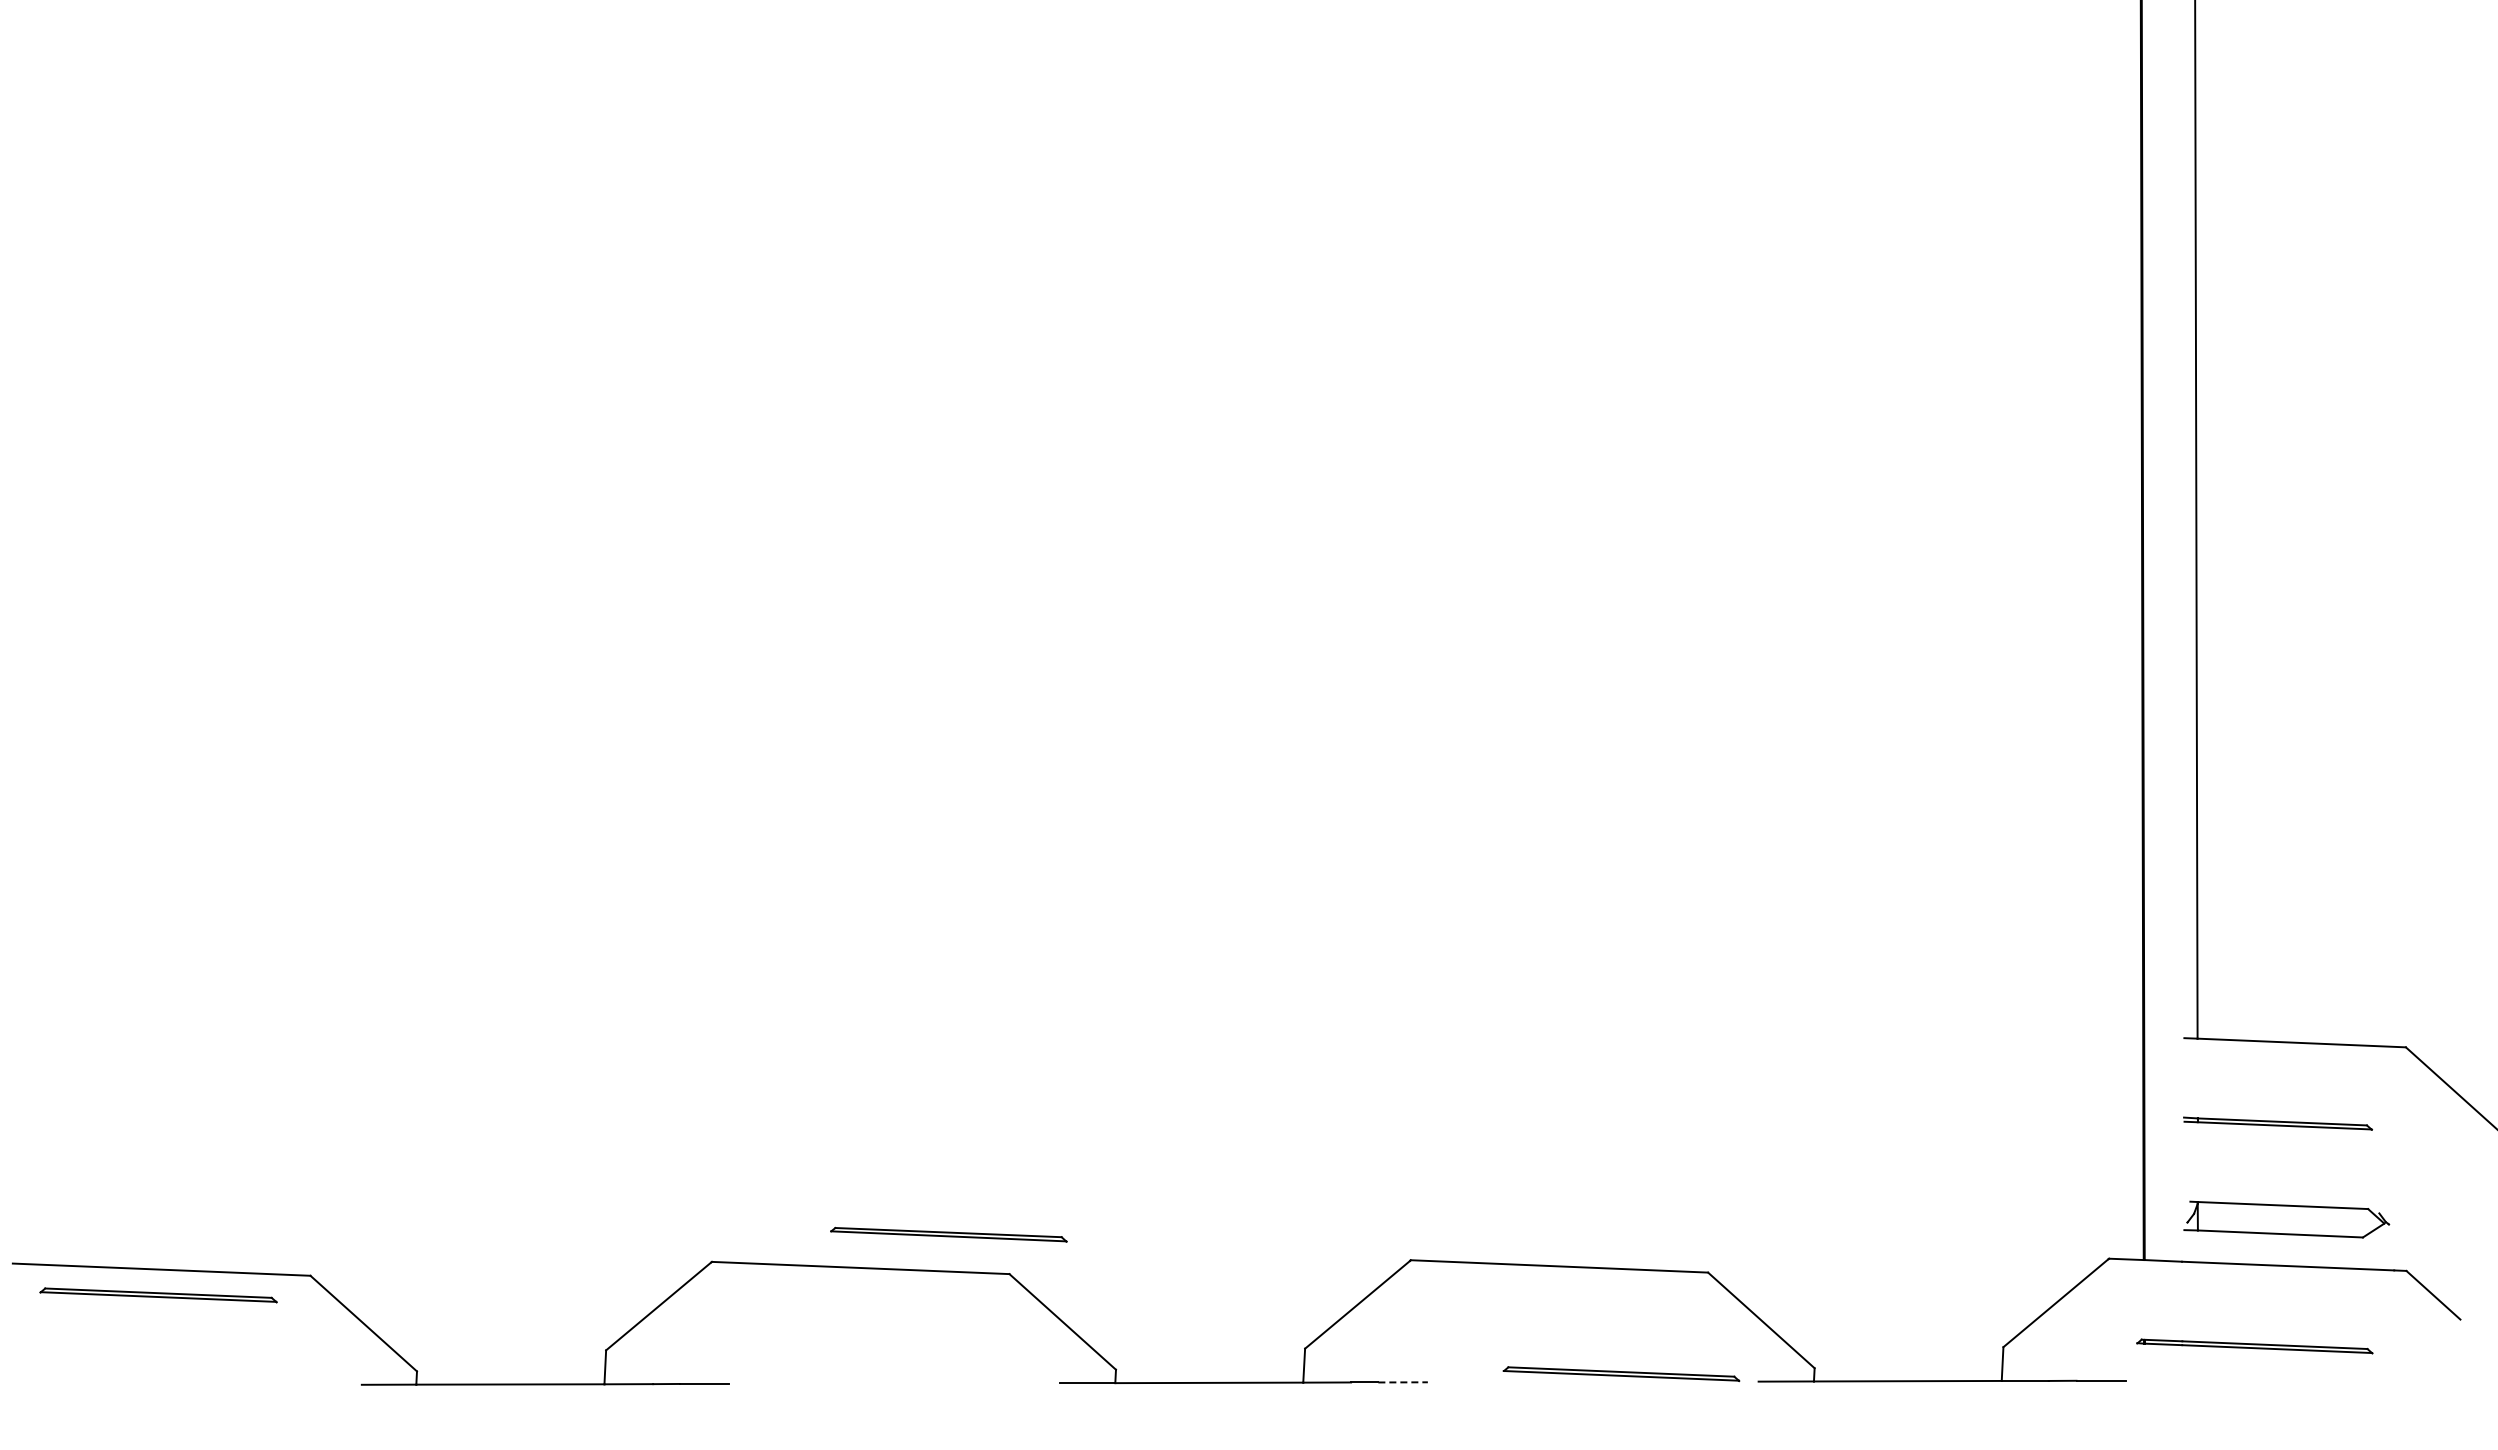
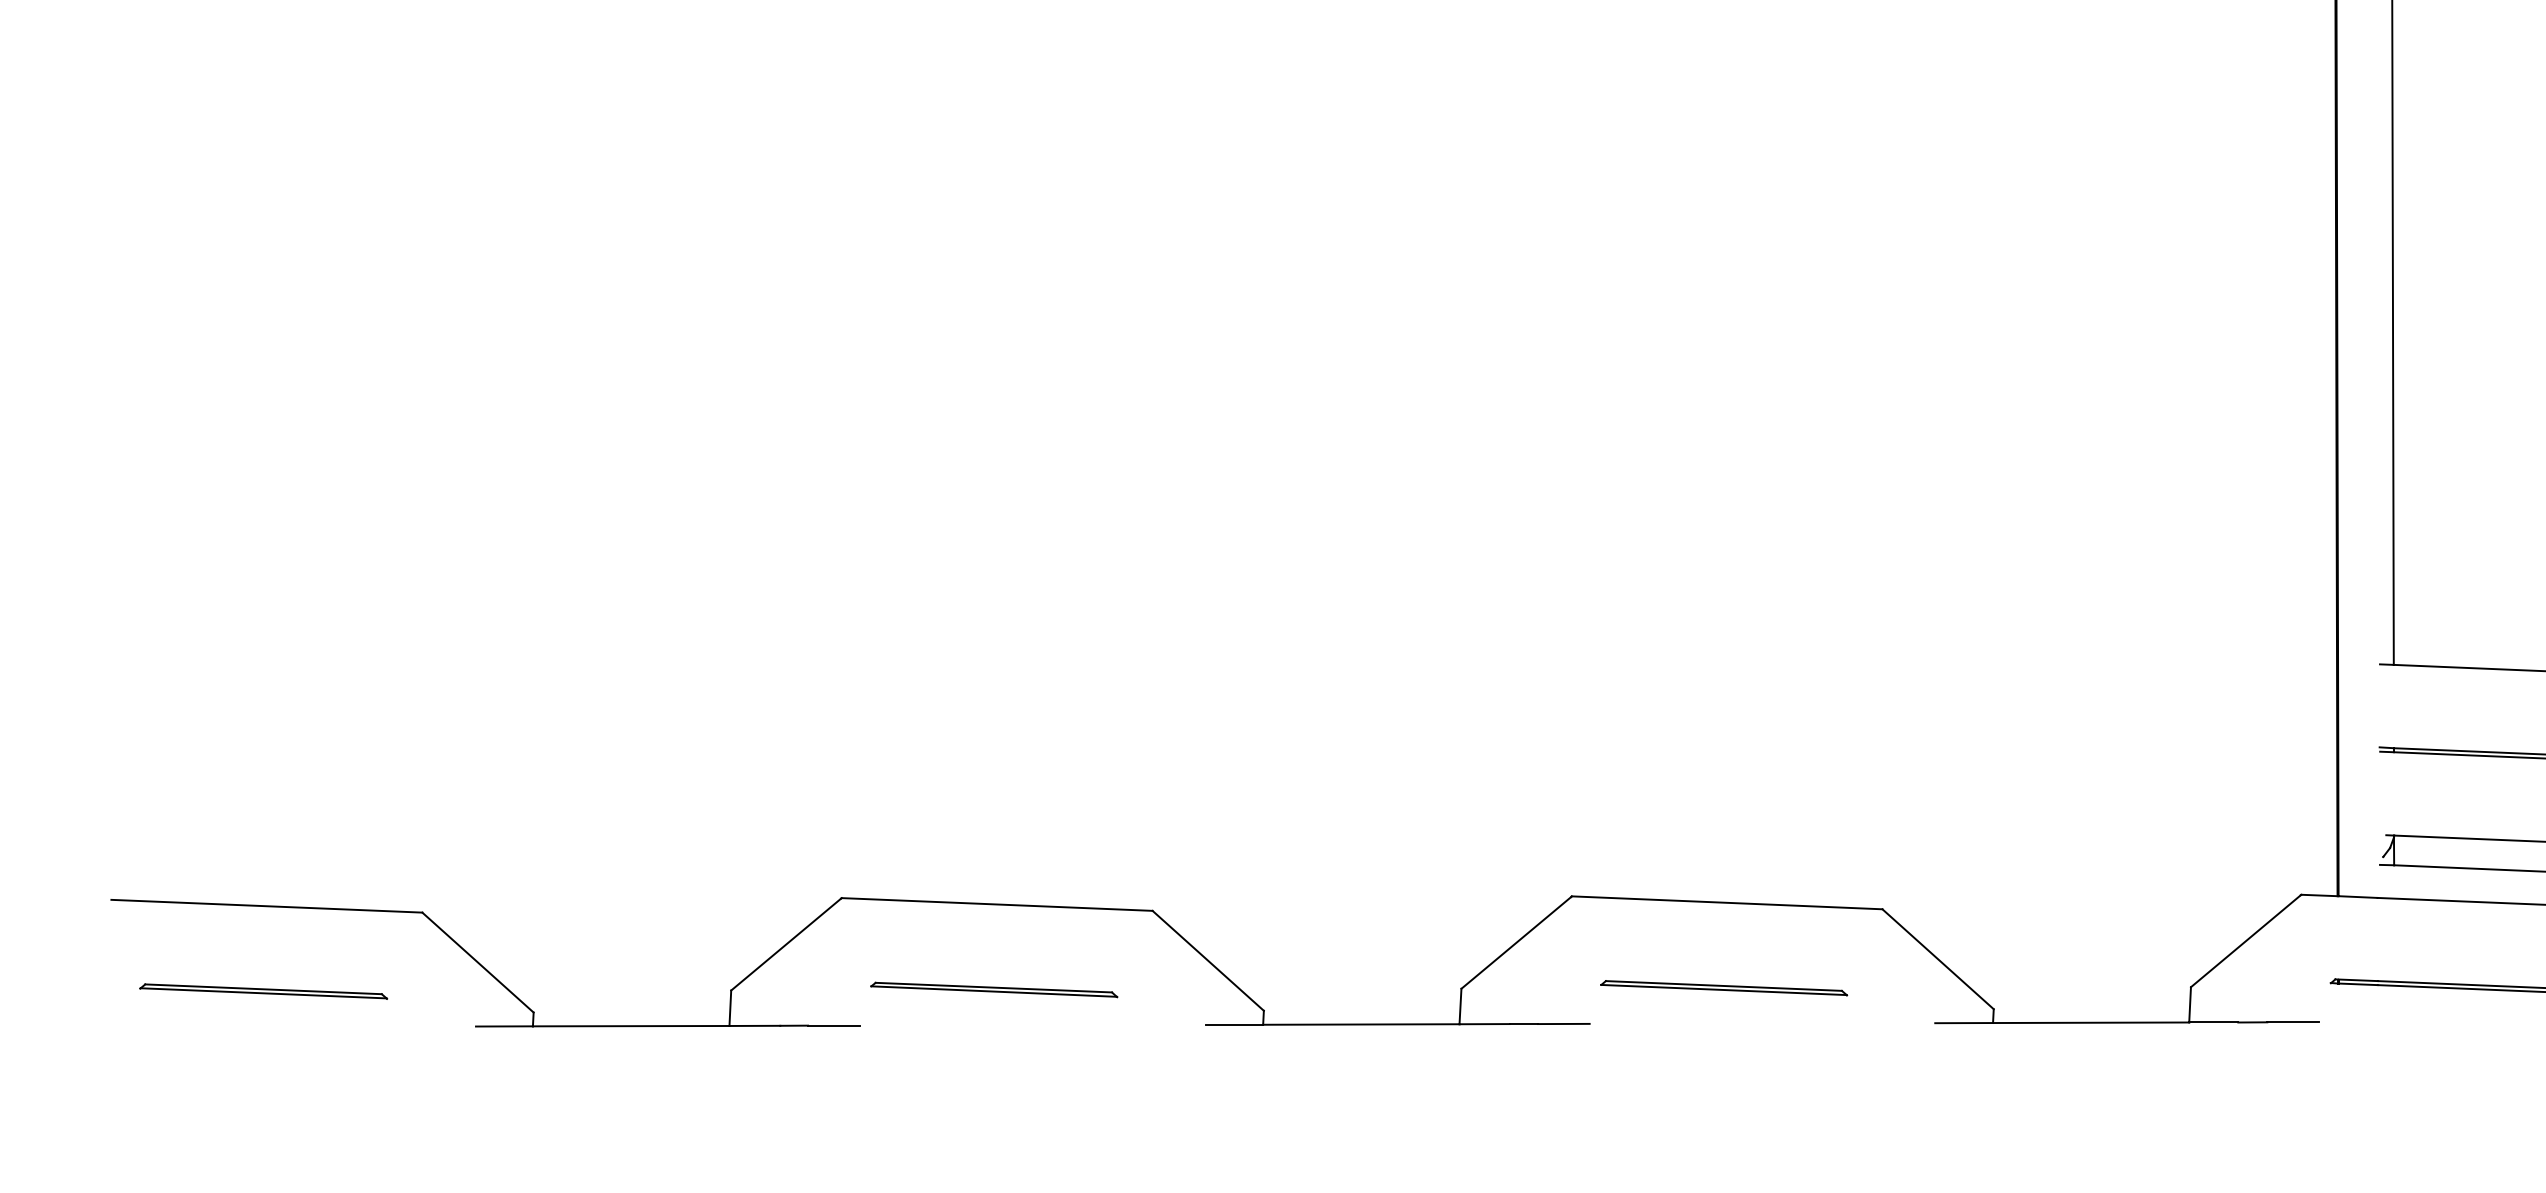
part: (948, 1234) -> (993, 989), moved
part: (158, 1295) -> (263, 991), moved
part: (1621, 1374) -> (1724, 988), moved
line: (1403, 1382) -> (1564, 1024), dashed -> solid

